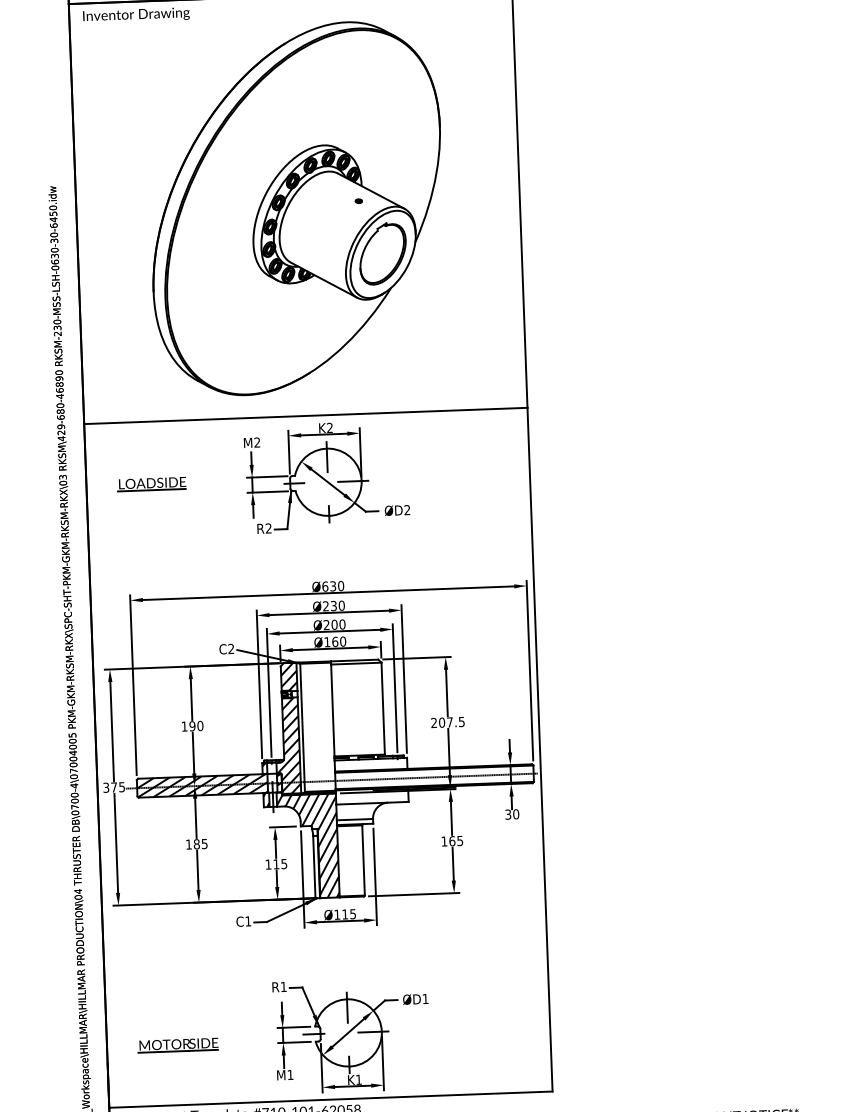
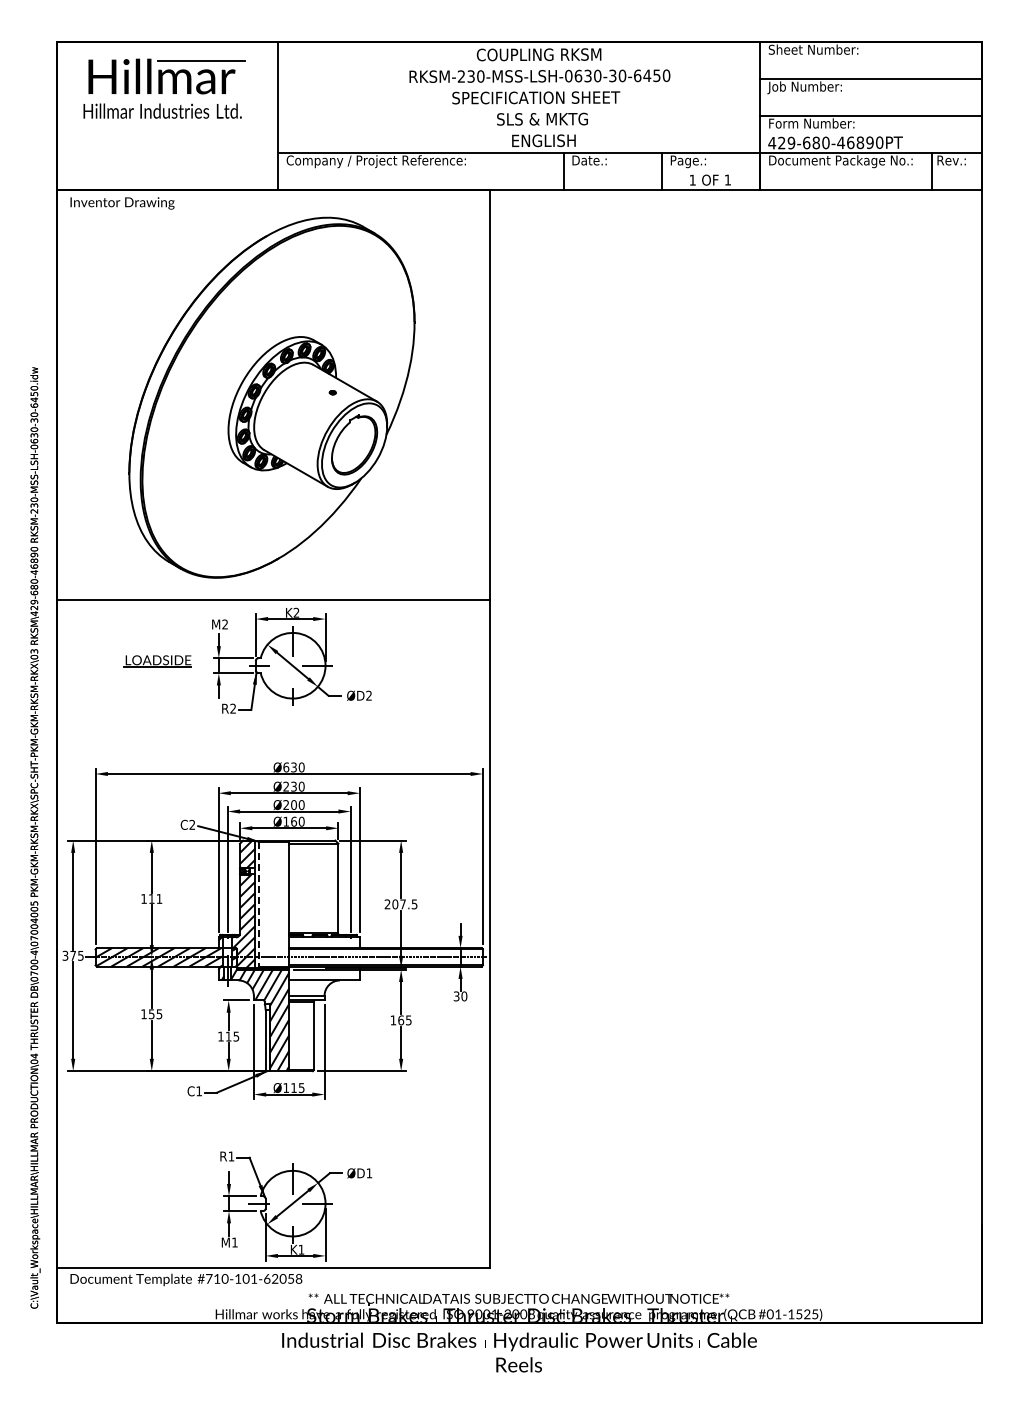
part: (151, 484) -> (157, 661), moved
text: (196, 725) -> (155, 898), 190 -> 111
line: (302, 727) -> (259, 904), solid -> dashed
text: (196, 844) -> (151, 1014), 185 -> 155
part: (177, 1045) -> (125, 1209), removed

